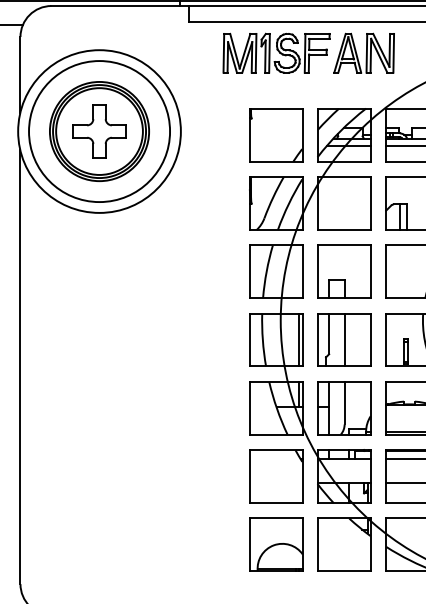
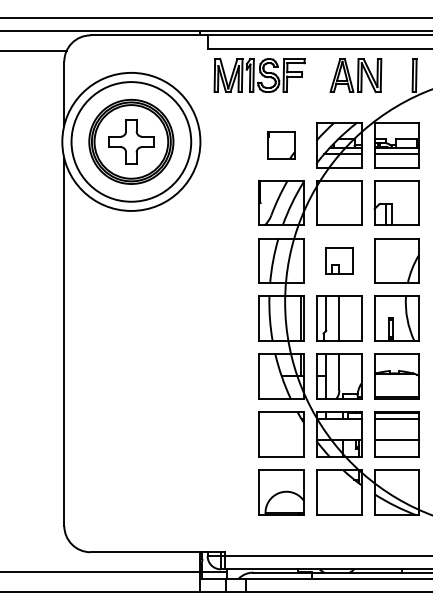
part: (276, 53) -> (259, 75), moved
part: (276, 135) -> (281, 145), size x0.6
part: (344, 271) -> (339, 260), size x0.6

